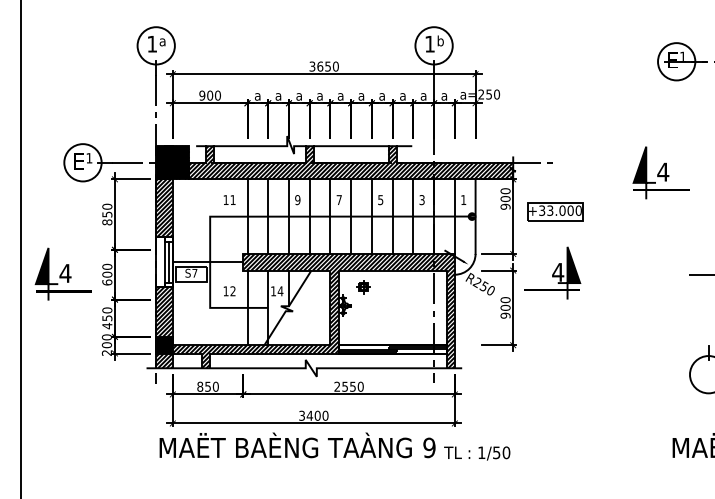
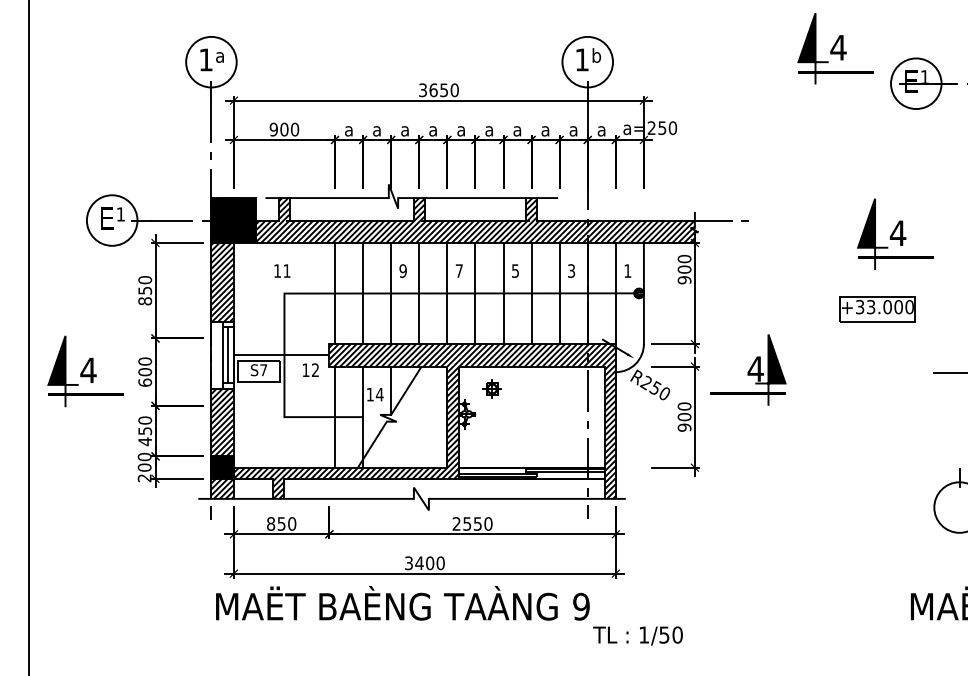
part: (616, 35) -> (834, 48), added
text: (229, 199) -> (282, 270), moved
part: (555, 211) -> (878, 308), moved
text: (229, 291) -> (310, 370), moved
text: (477, 453) -> (638, 635), moved

